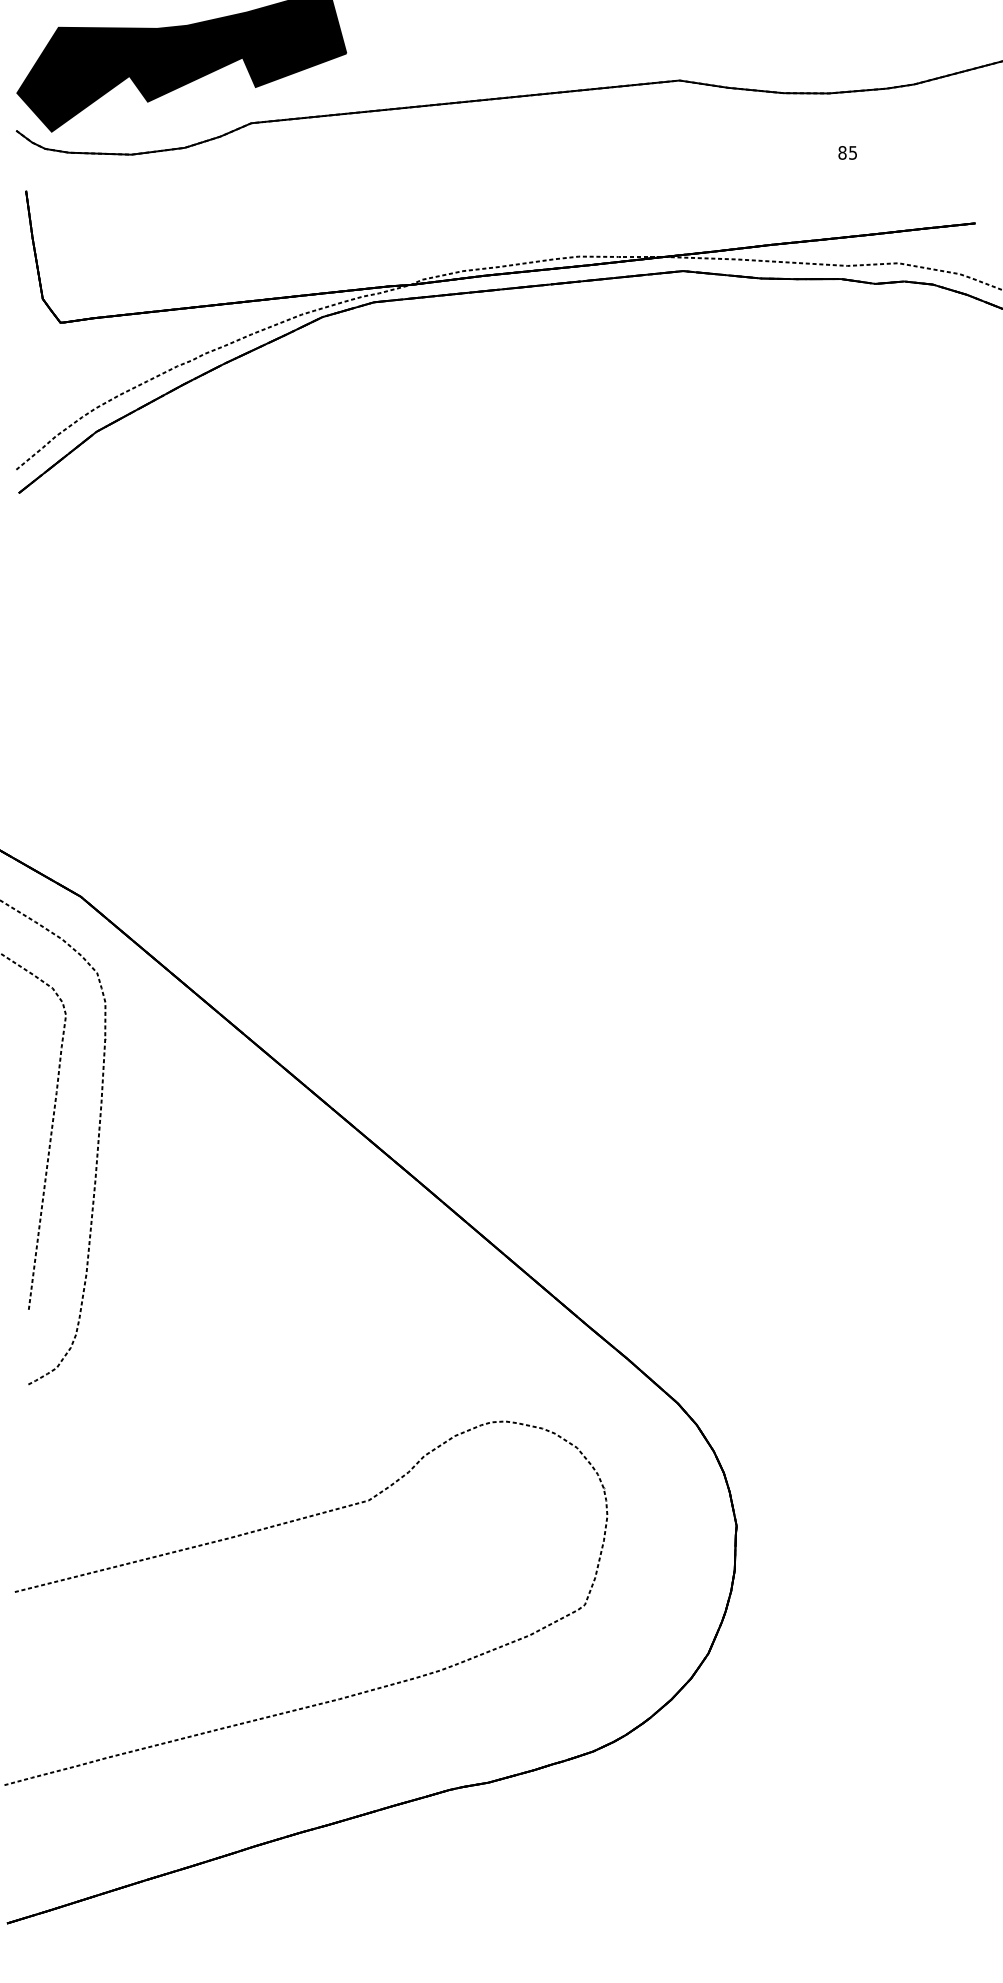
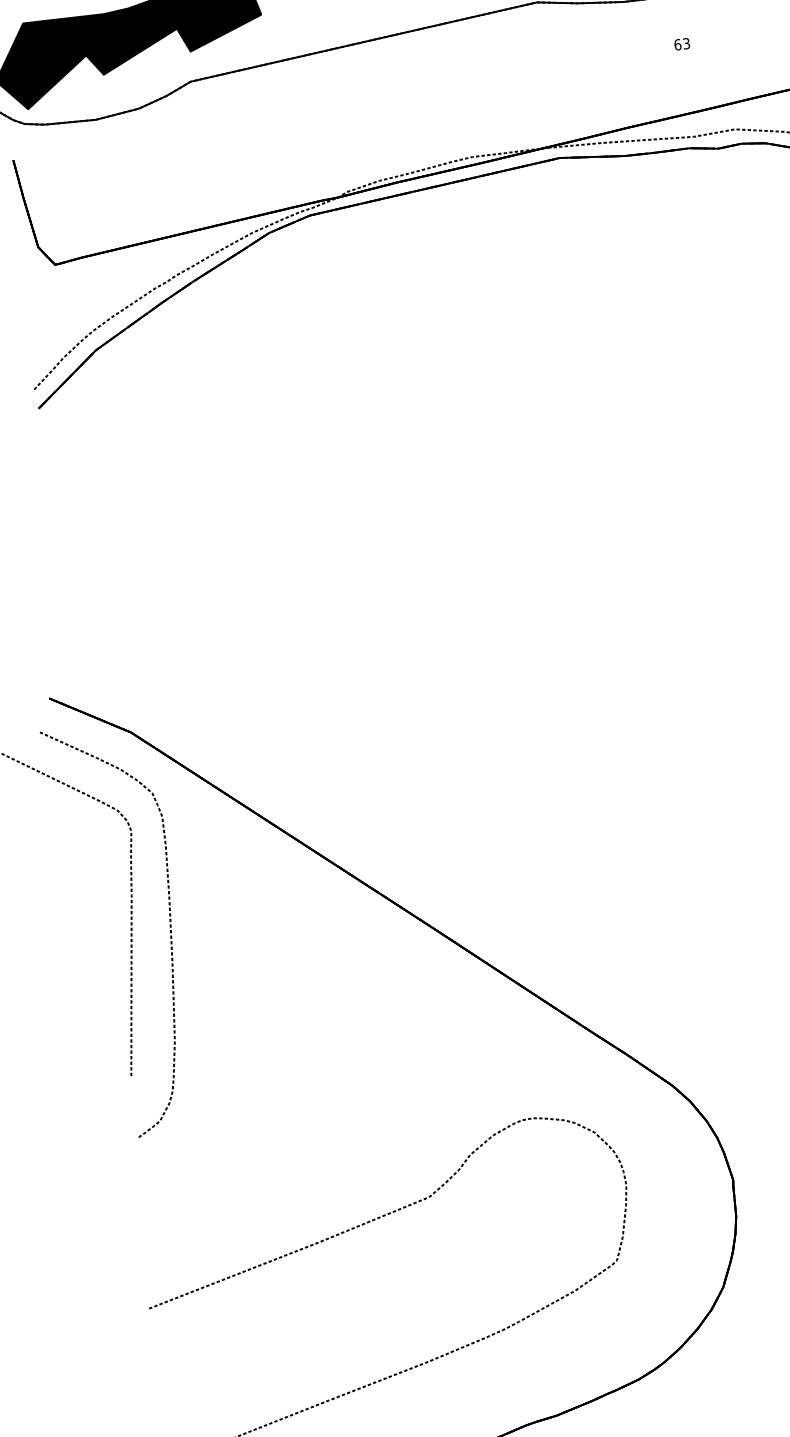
text: (847, 152) -> (681, 43), 85 -> 63

